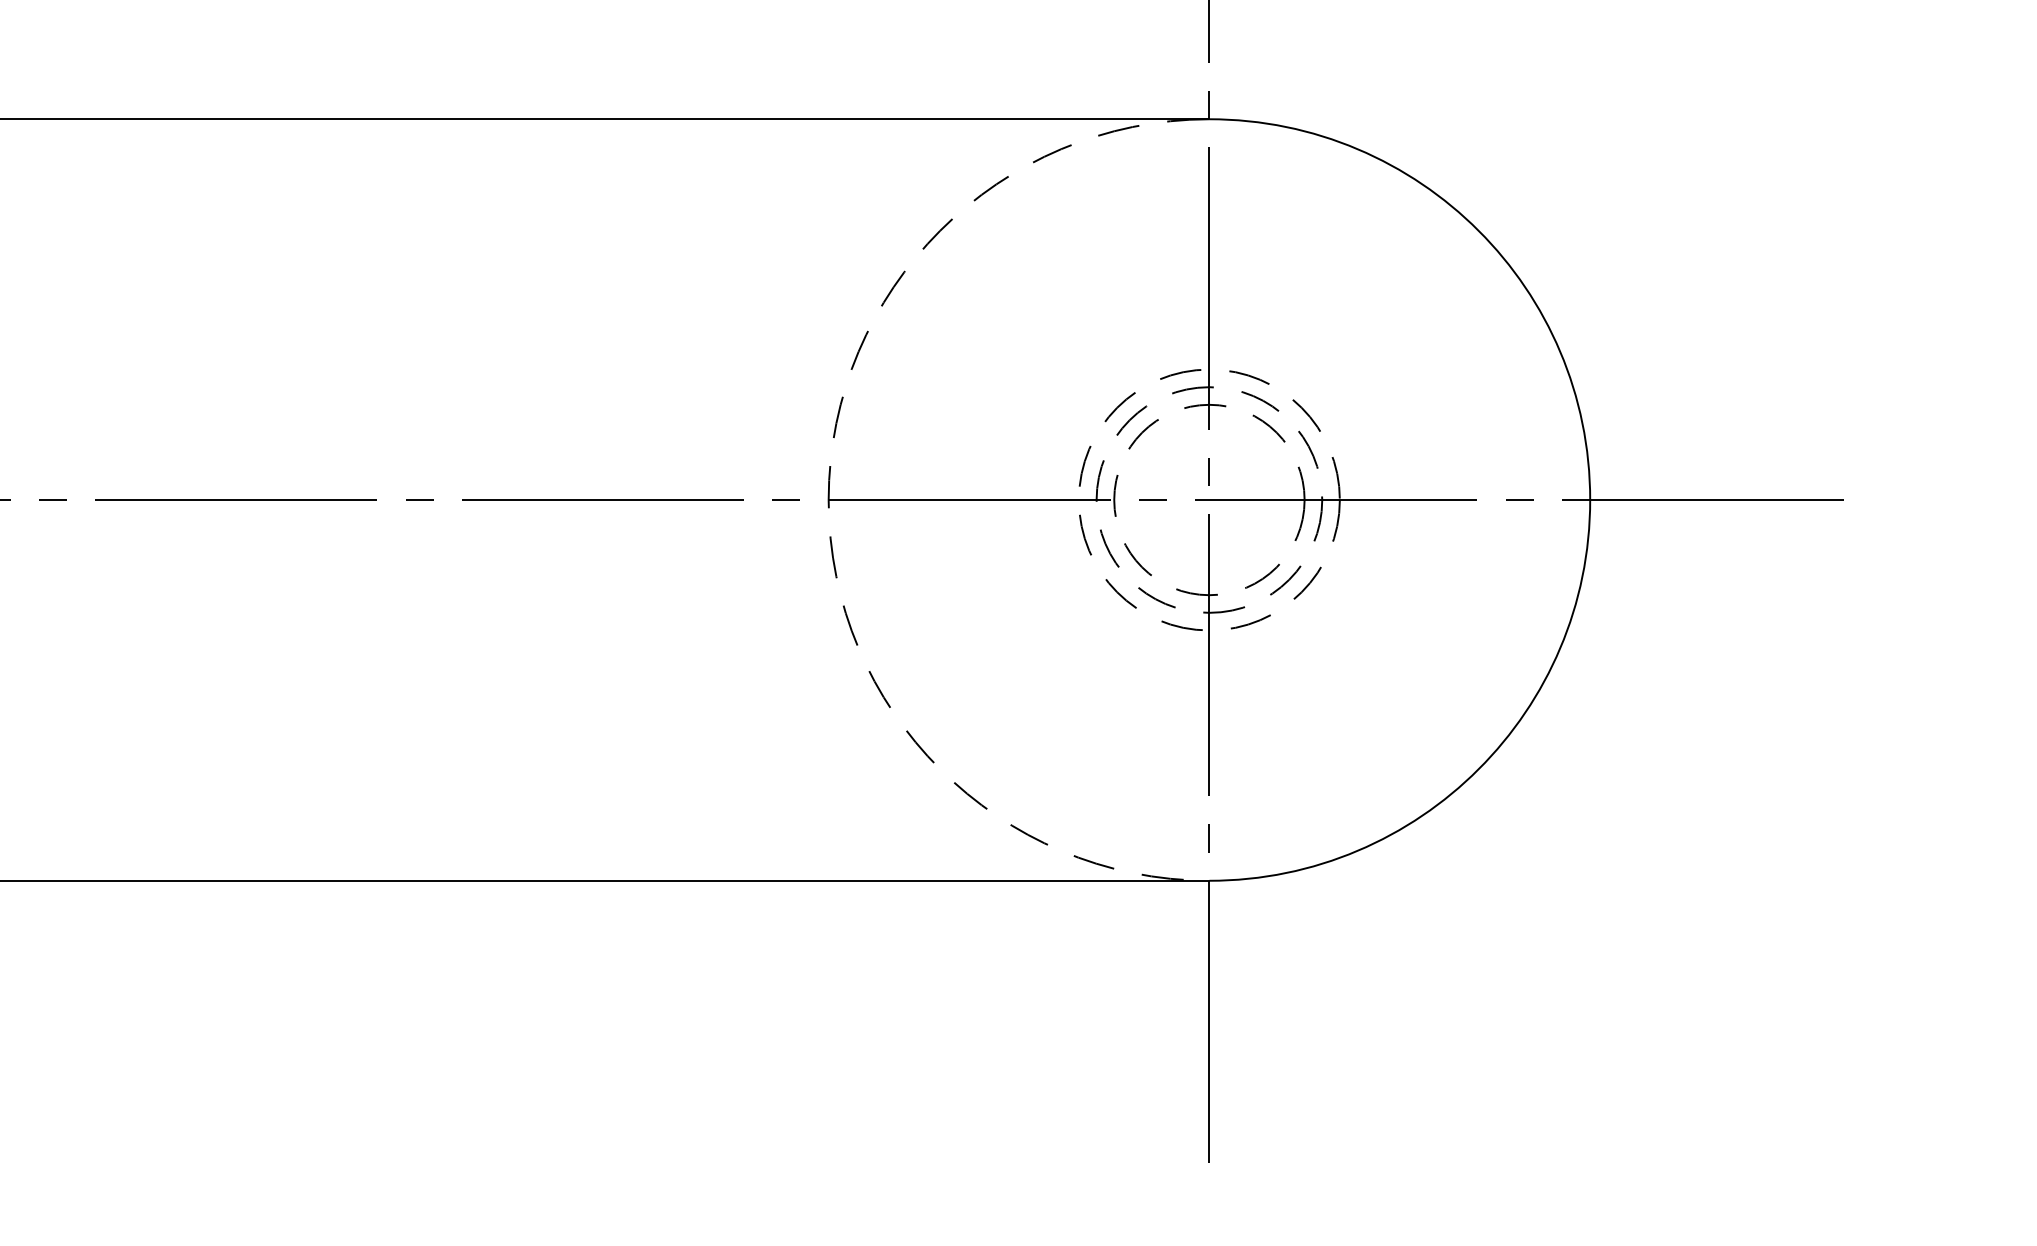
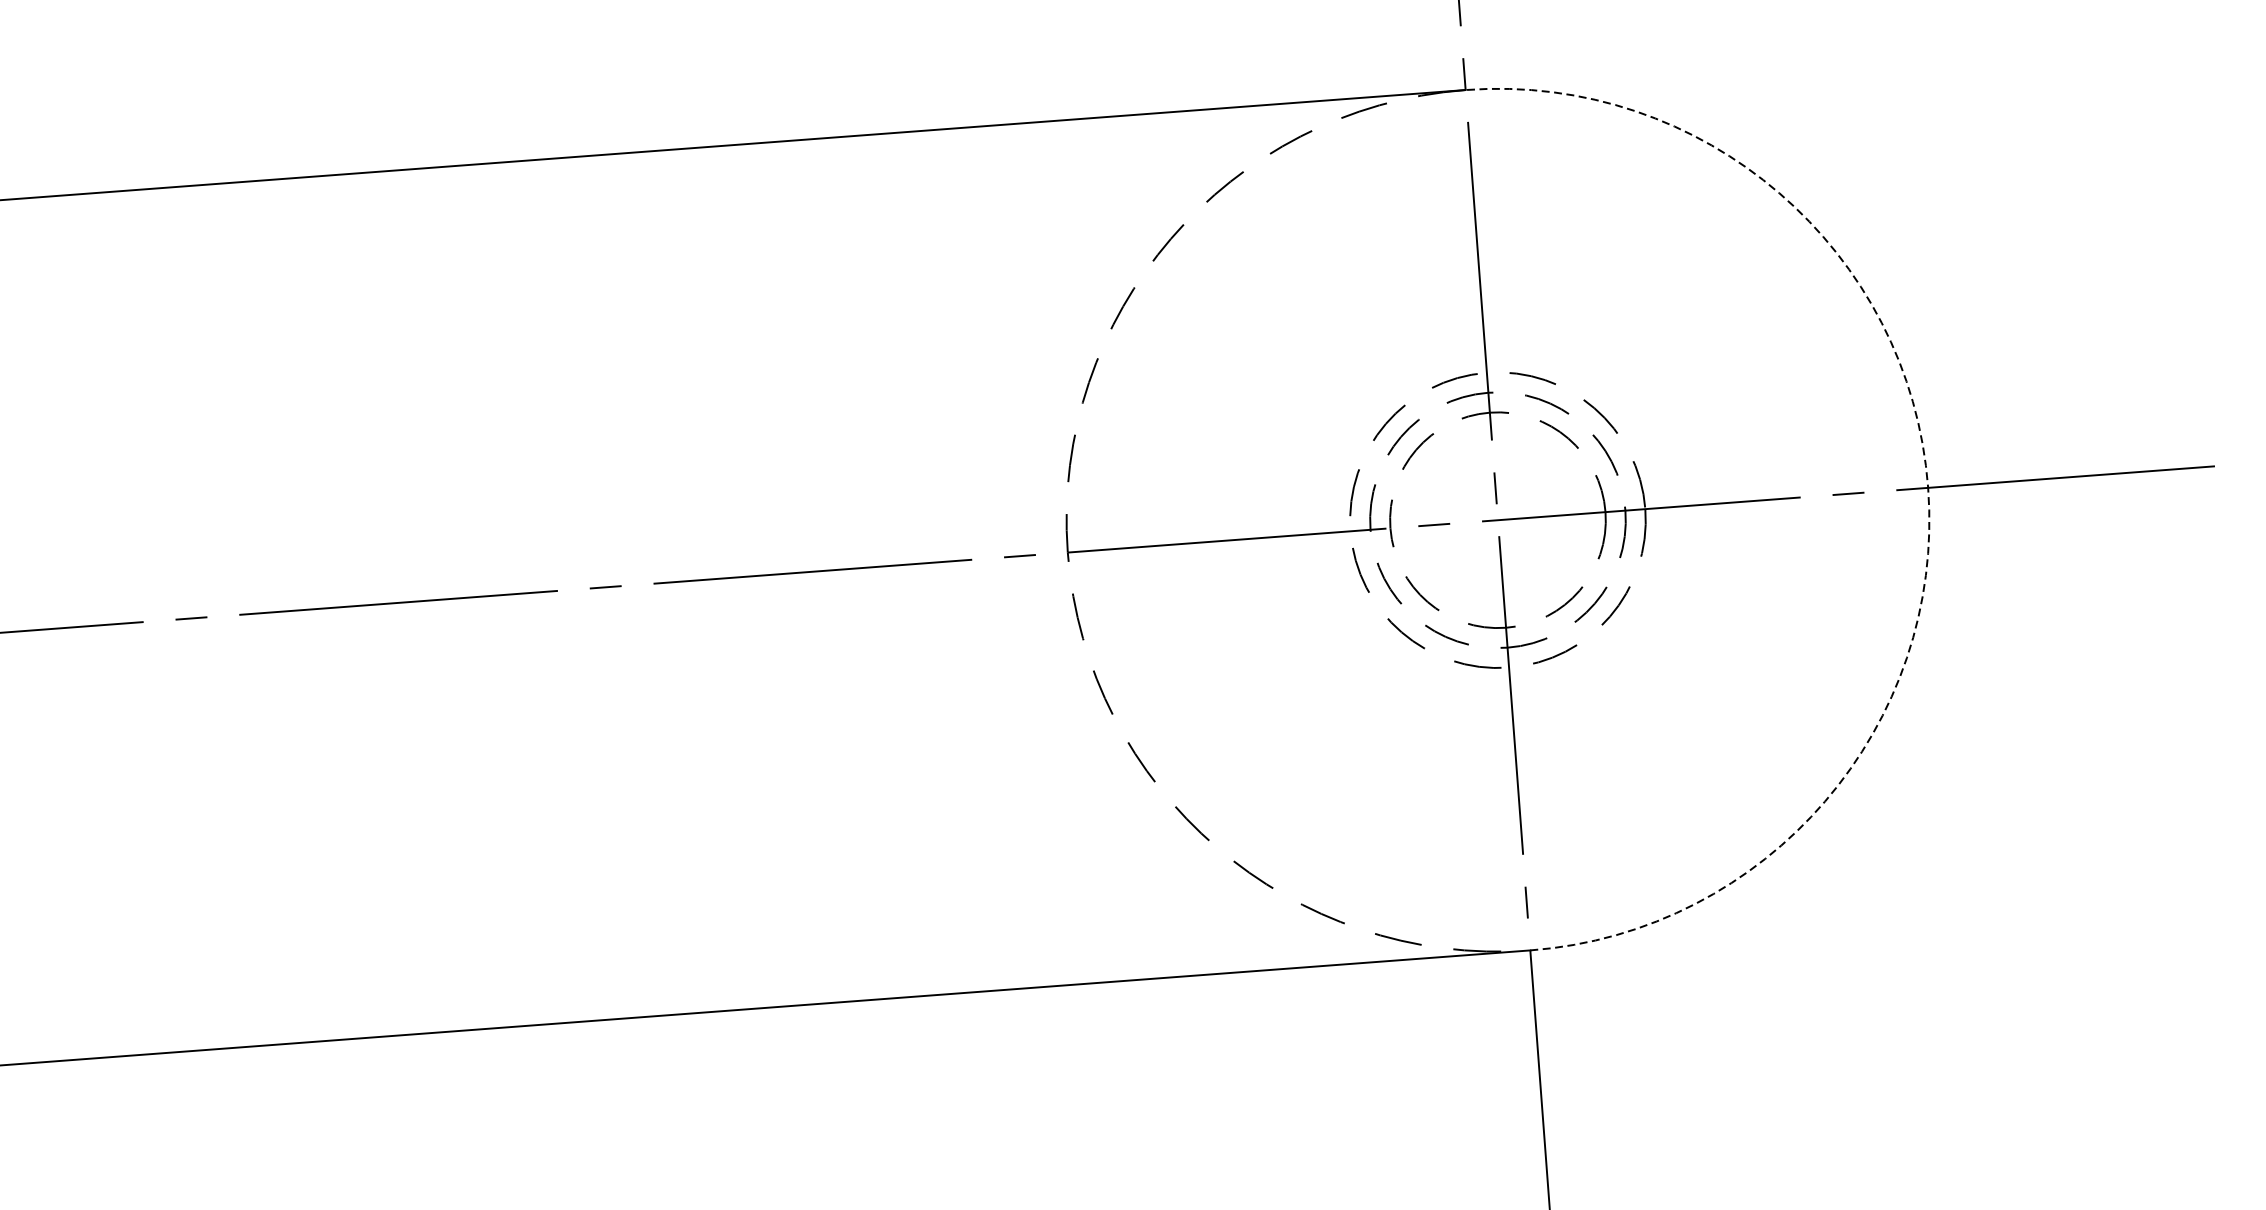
arc: (1590, 500) -> (1928, 488), solid -> dashed

